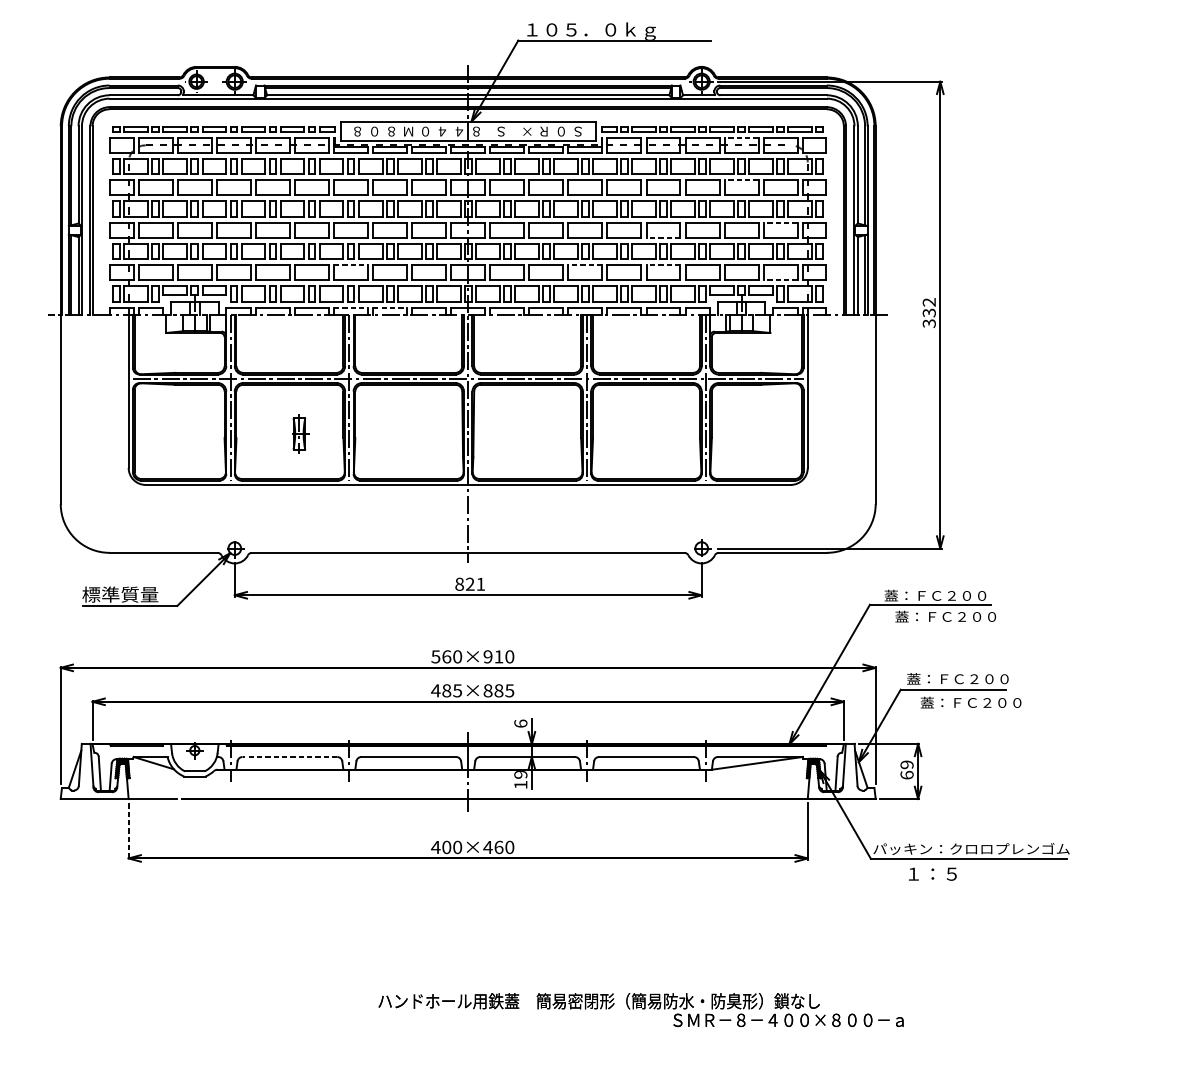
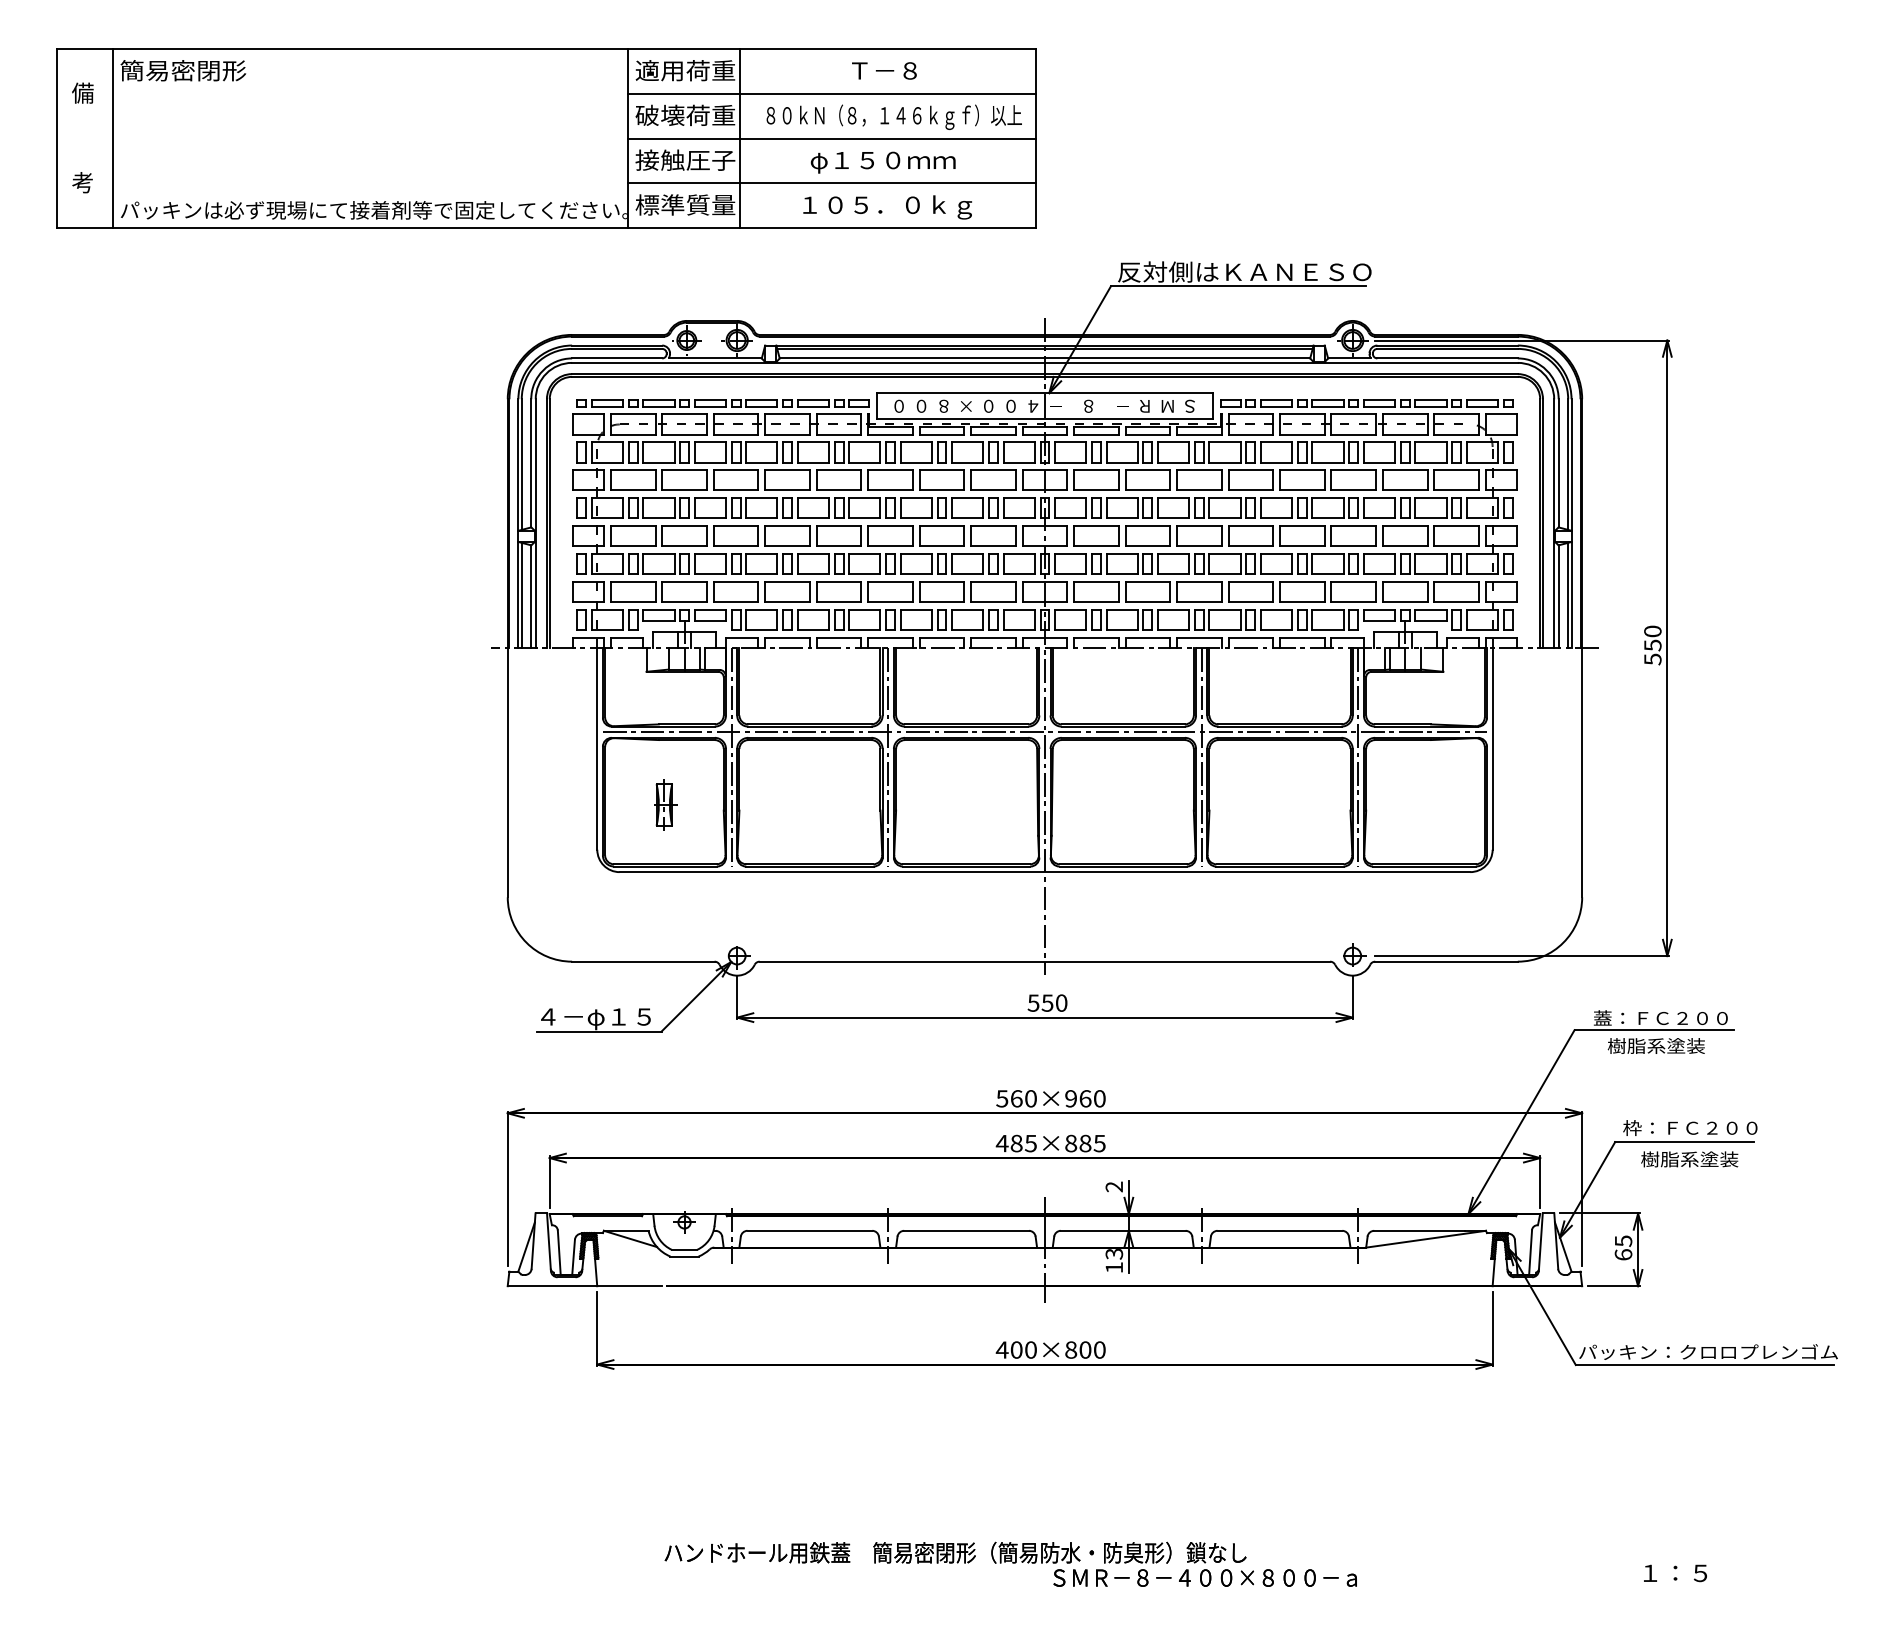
text: (619, 30) -> (1244, 272), １０５．０ｋｇ -> 反対側はＫＡＮＥＳＯ
text: (442, 130) -> (1010, 405), ４ -> ０
text: (476, 130) -> (1055, 405), ８ -> －
text: (561, 130) -> (1167, 405), ０ -> Ｍ
text: (357, 131) -> (898, 406), ８ -> ０
text: (408, 131) -> (966, 406), Ｍ -> ×
text: (501, 131) -> (1088, 406), Ｓ -> ８
text: (527, 131) -> (1122, 406), × -> －
line: (740, 137) -> (1404, 414), dashed -> solid
line: (740, 180) -> (1404, 470), dashed -> solid
line: (780, 222) -> (1456, 526), dashed -> solid
line: (662, 237) -> (1301, 546), dashed -> solid
line: (351, 265) -> (891, 582), dashed -> solid
line: (584, 265) -> (1198, 582), dashed -> solid
line: (662, 265) -> (1301, 582), dashed -> solid
line: (780, 280) -> (1456, 602), dashed -> solid
line: (351, 307) -> (891, 638), dashed -> solid
line: (388, 307) -> (940, 638), dashed -> solid
text: (929, 312) -> (1652, 644), 332 -> 550
part: (300, 433) -> (665, 804), moved
text: (470, 583) -> (1047, 1002), 821 -> 550
text: (125, 595) -> (593, 1018), 標準質量 -> ４－φ１５
text: (944, 616) -> (1673, 1045), 蓋：ＦＣ２００ -> 樹脂系塗装
text: (498, 656) -> (1085, 1098), 560×910 -> 560×960
text: (913, 678) -> (1632, 1127), 蓋：ＦＣ２００ -> 枠：ＦＣ２００
text: (970, 702) -> (1707, 1159), 蓋：ＦＣ２００ -> 樹脂系塗装
text: (520, 723) -> (1114, 1186), 6 -> 2
line: (289, 756) -> (809, 1230), dashed -> solid
text: (907, 764) -> (1623, 1240), 69 -> 65
text: (520, 774) -> (1114, 1254), 19 -> 13
line: (128, 831) -> (597, 1329), dashed -> solid
text: (492, 847) -> (1077, 1349), 400×460 -> 400×800
text: (932, 874) -> (1675, 1573), moved
text: (640, 1009) -> (1010, 1563), moved

